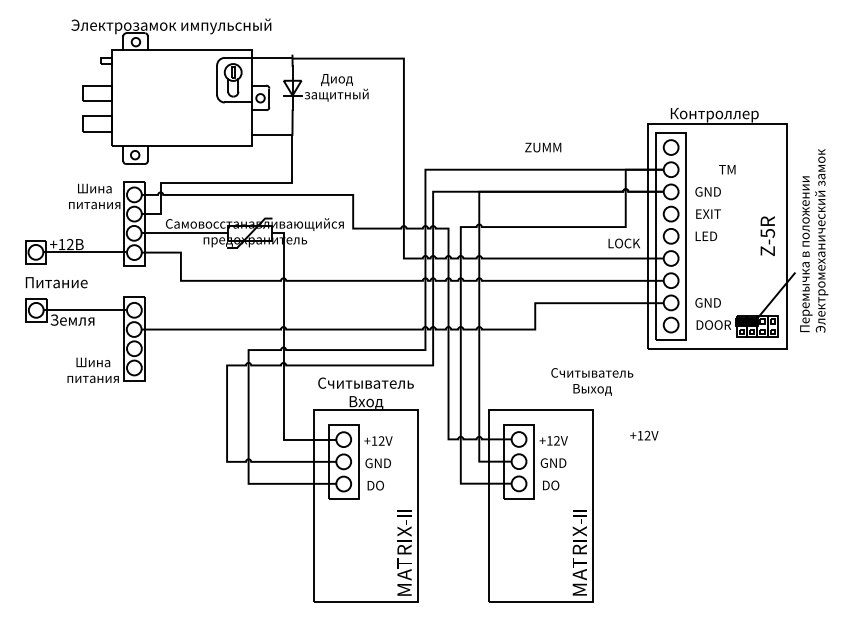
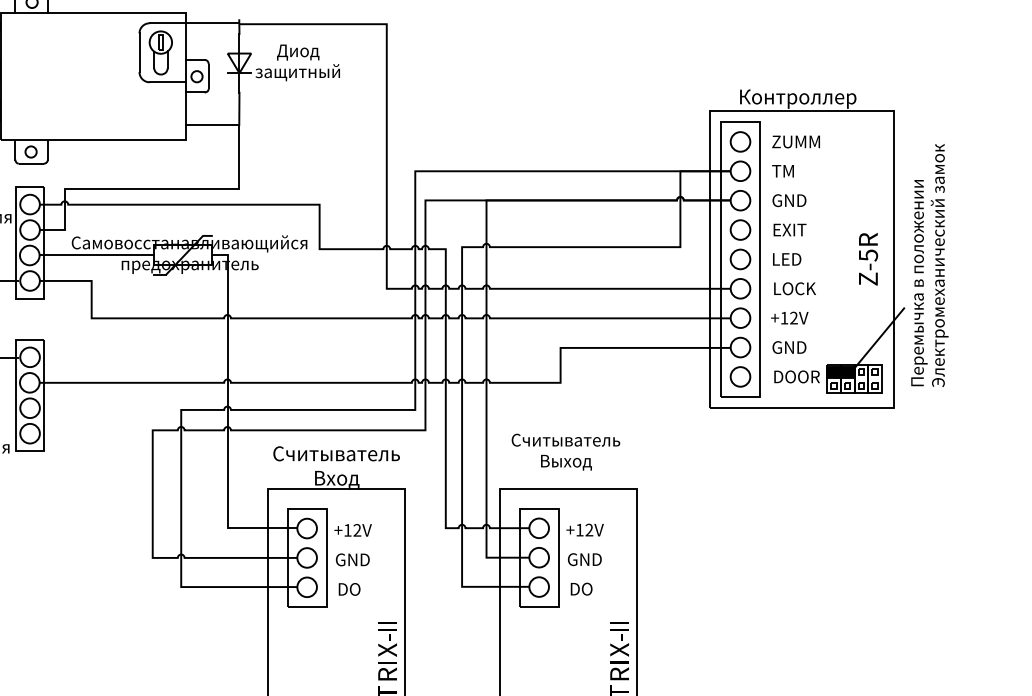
text: (543, 147) -> (796, 141), moved
text: (727, 169) -> (783, 170), moved
text: (623, 243) -> (793, 288), moved
text: (592, 381) -> (566, 451), moved
text: (644, 435) -> (789, 317), moved

